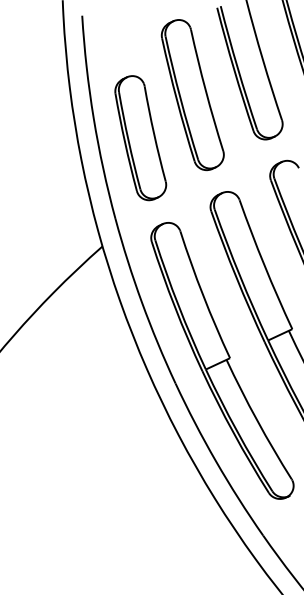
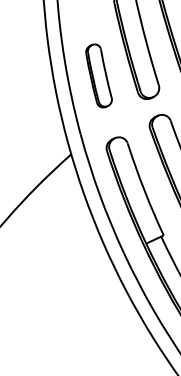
part: (140, 138) -> (98, 76), size x0.7

